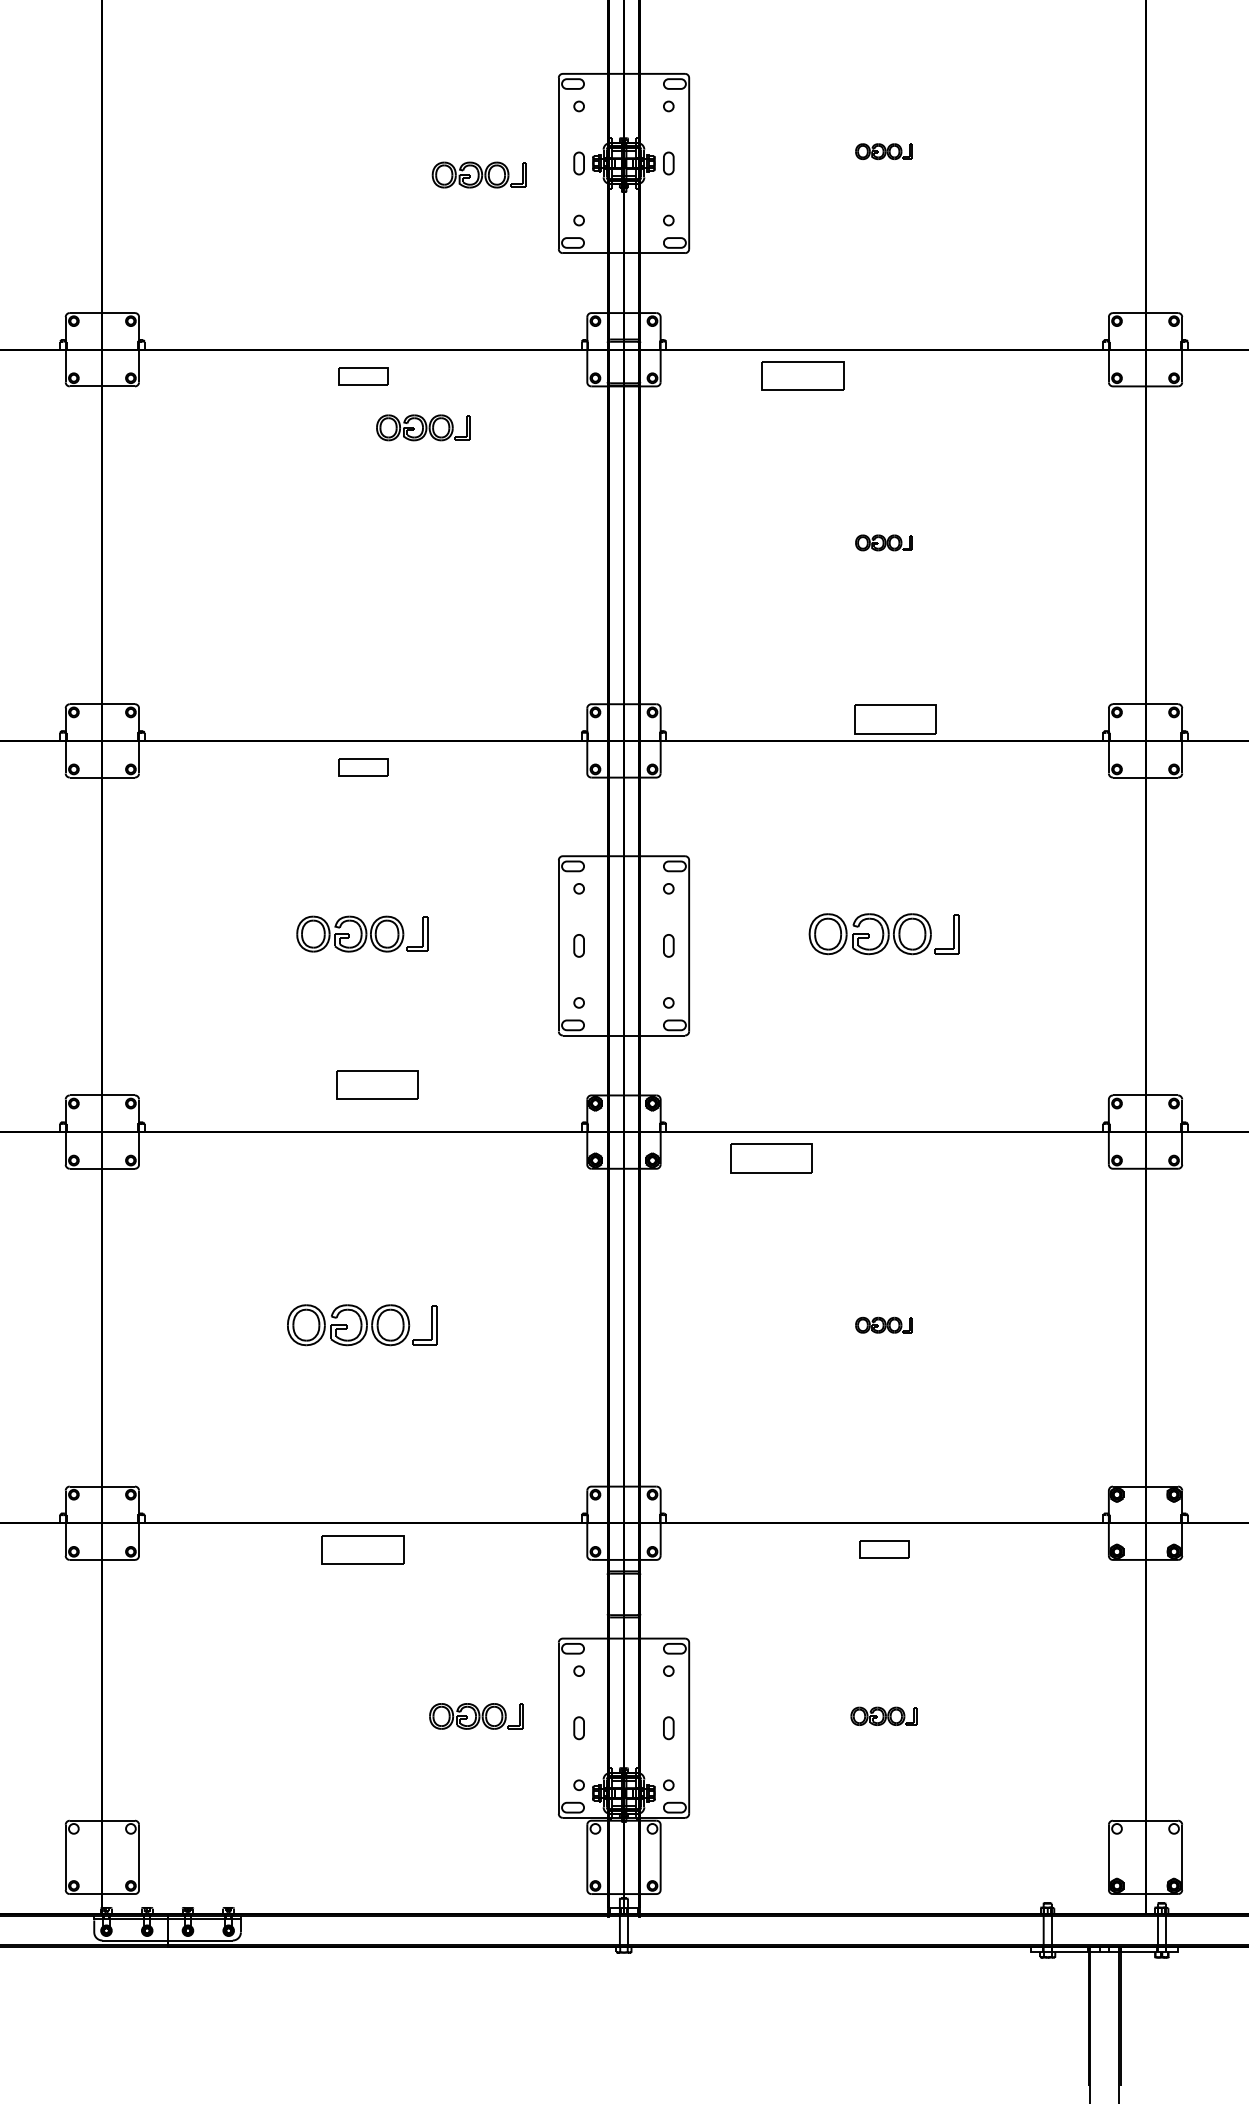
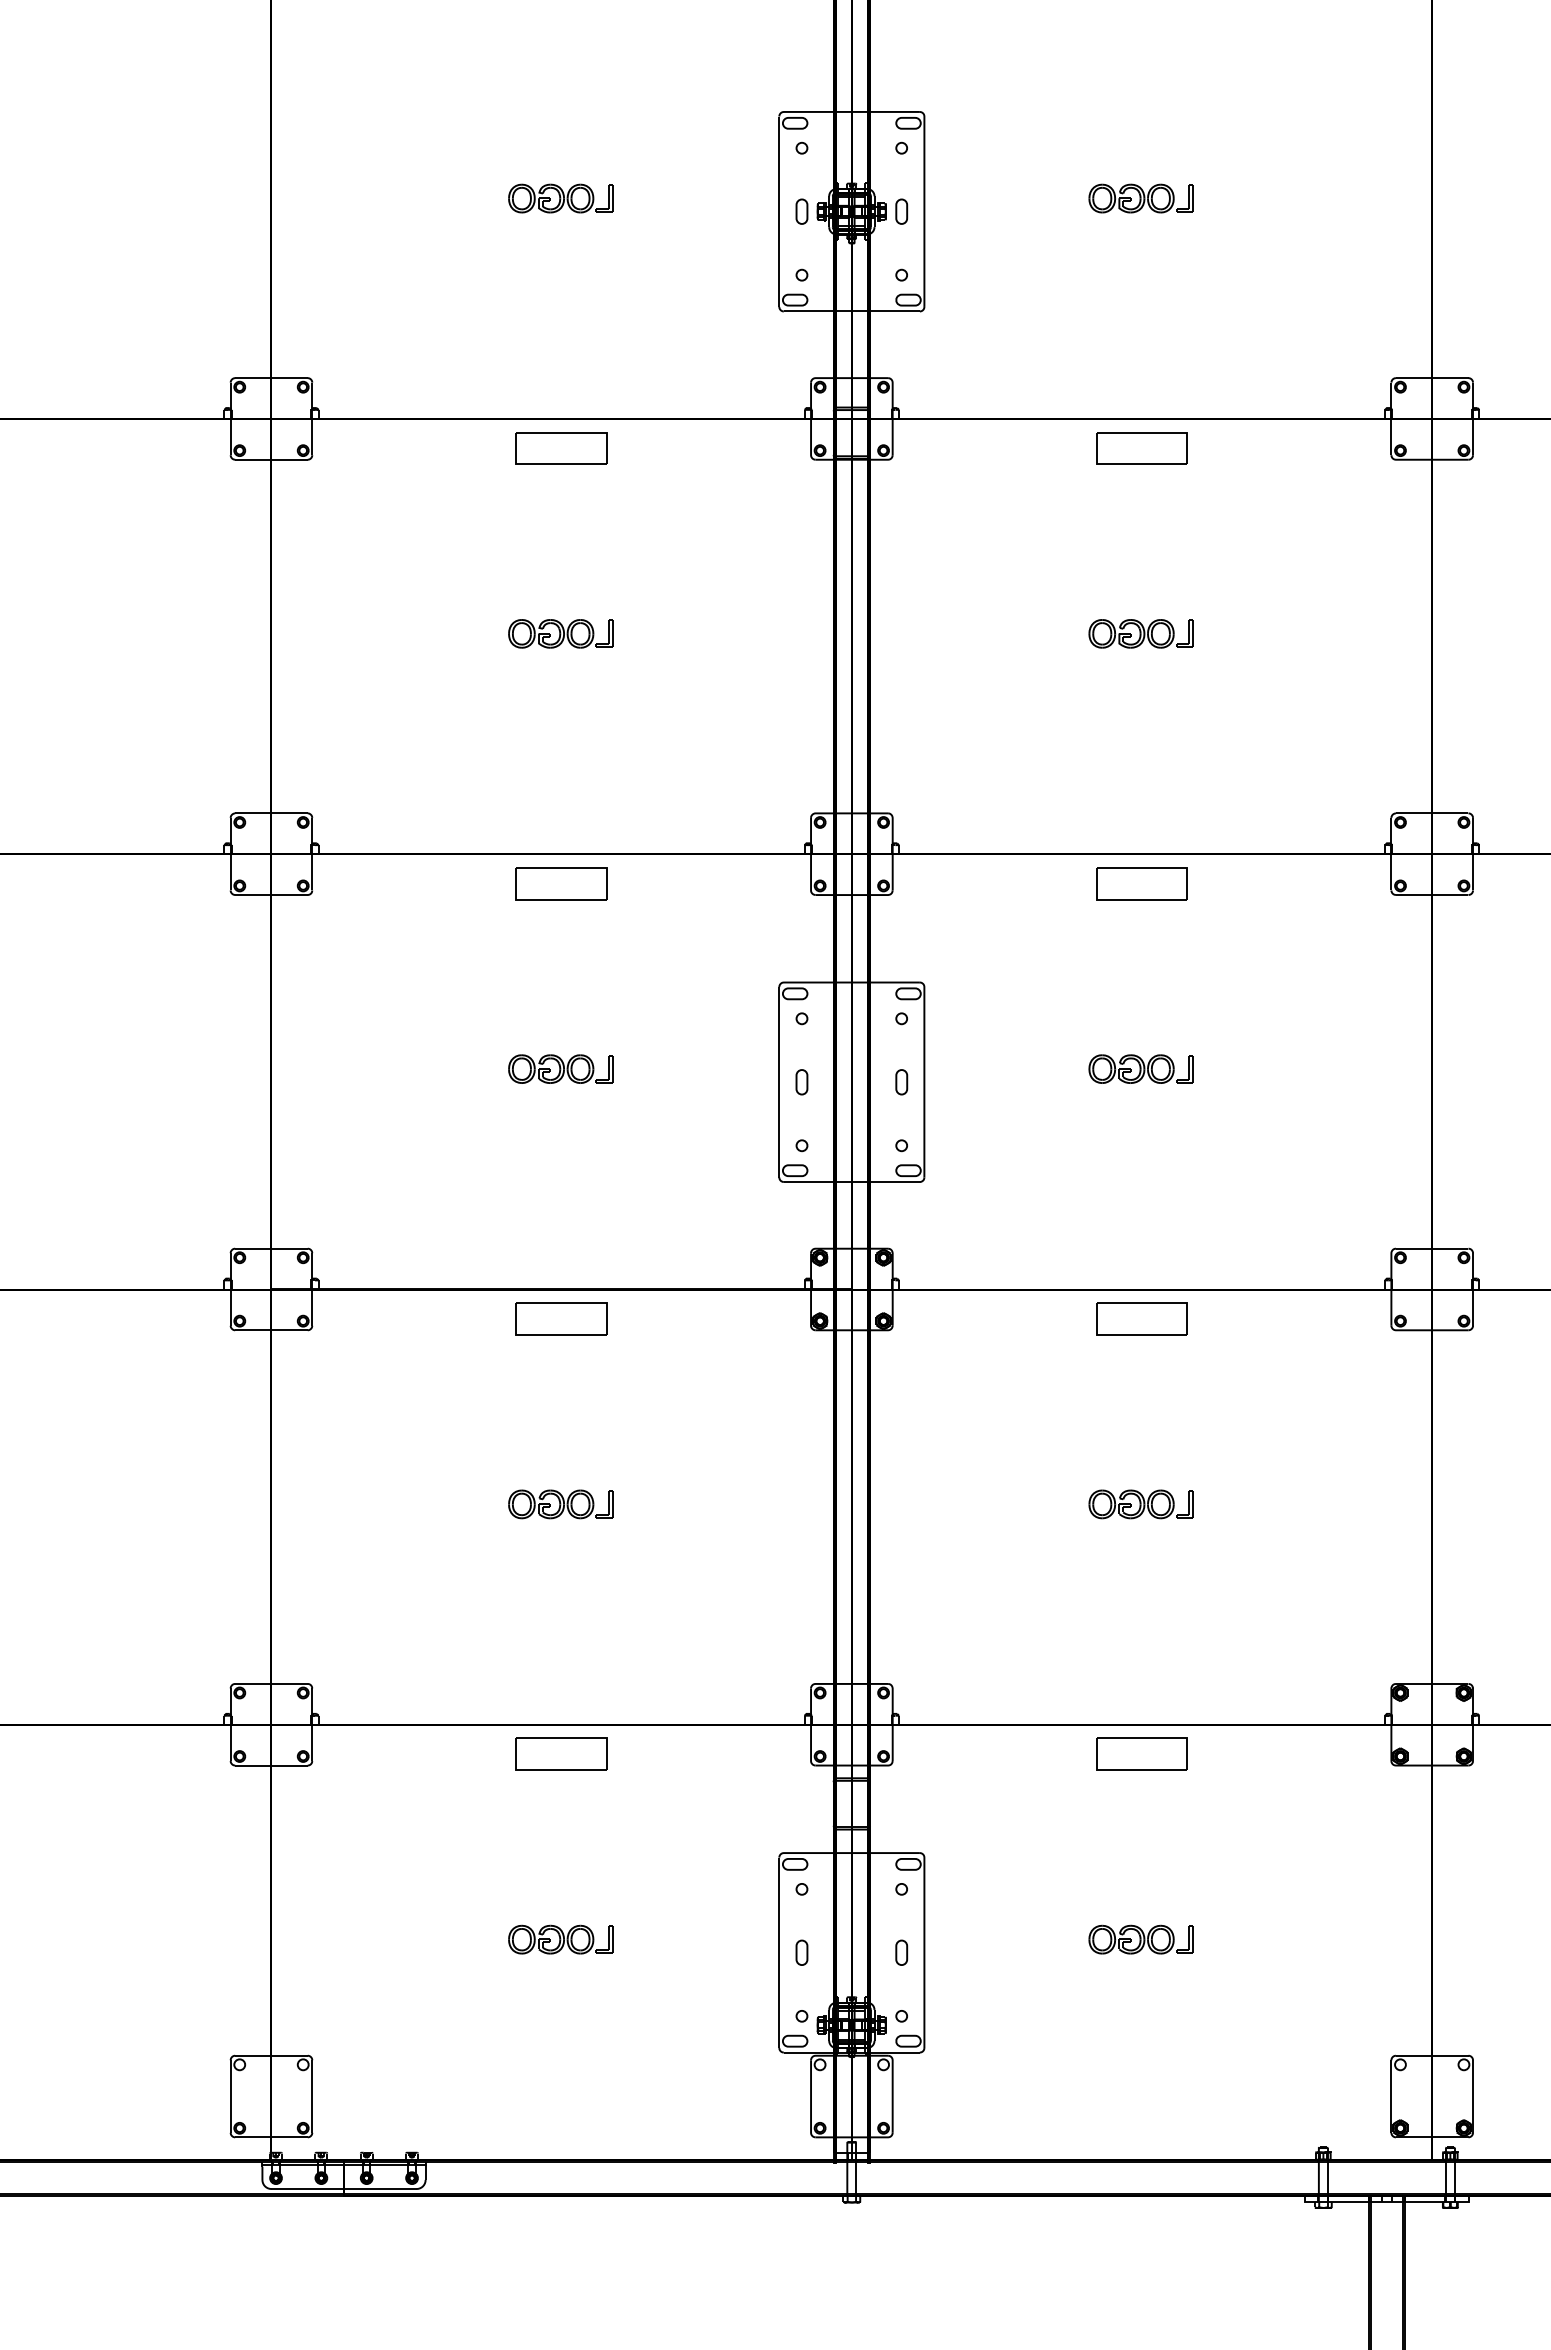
part: (883, 151) -> (1140, 198), size x1.67
part: (478, 174) -> (560, 198), moved
part: (363, 376) -> (561, 448), size x1.67
part: (802, 376) -> (1141, 448), moved
part: (423, 427) -> (560, 633), moved
part: (883, 542) -> (1140, 633), size x1.67
part: (895, 719) -> (1141, 883), moved
part: (363, 767) -> (561, 883), size x1.67
part: (362, 933) -> (560, 1068), size x0.71
part: (883, 933) -> (1140, 1068), size x0.62
part: (377, 1084) -> (561, 1318), moved
part: (771, 1158) -> (1141, 1318), moved
part: (362, 1325) -> (560, 1504), size x0.62
part: (883, 1325) -> (1140, 1504), size x1.67
part: (884, 1549) -> (1141, 1753), size x1.67
part: (476, 1716) -> (560, 1939), moved
part: (883, 1716) -> (1140, 1939), size x1.43

